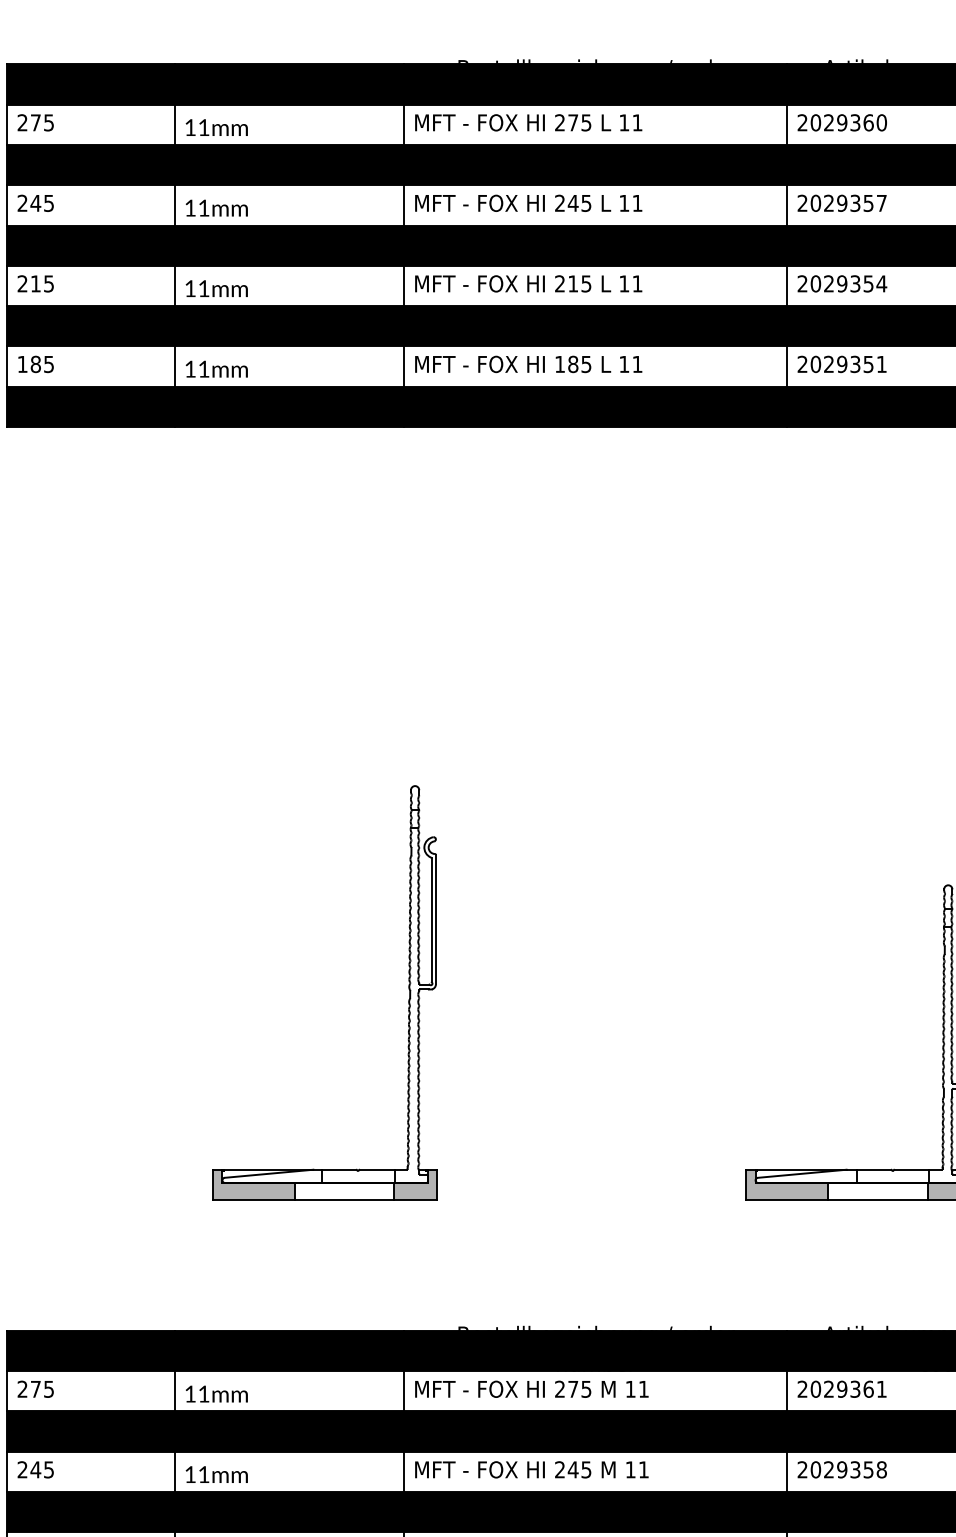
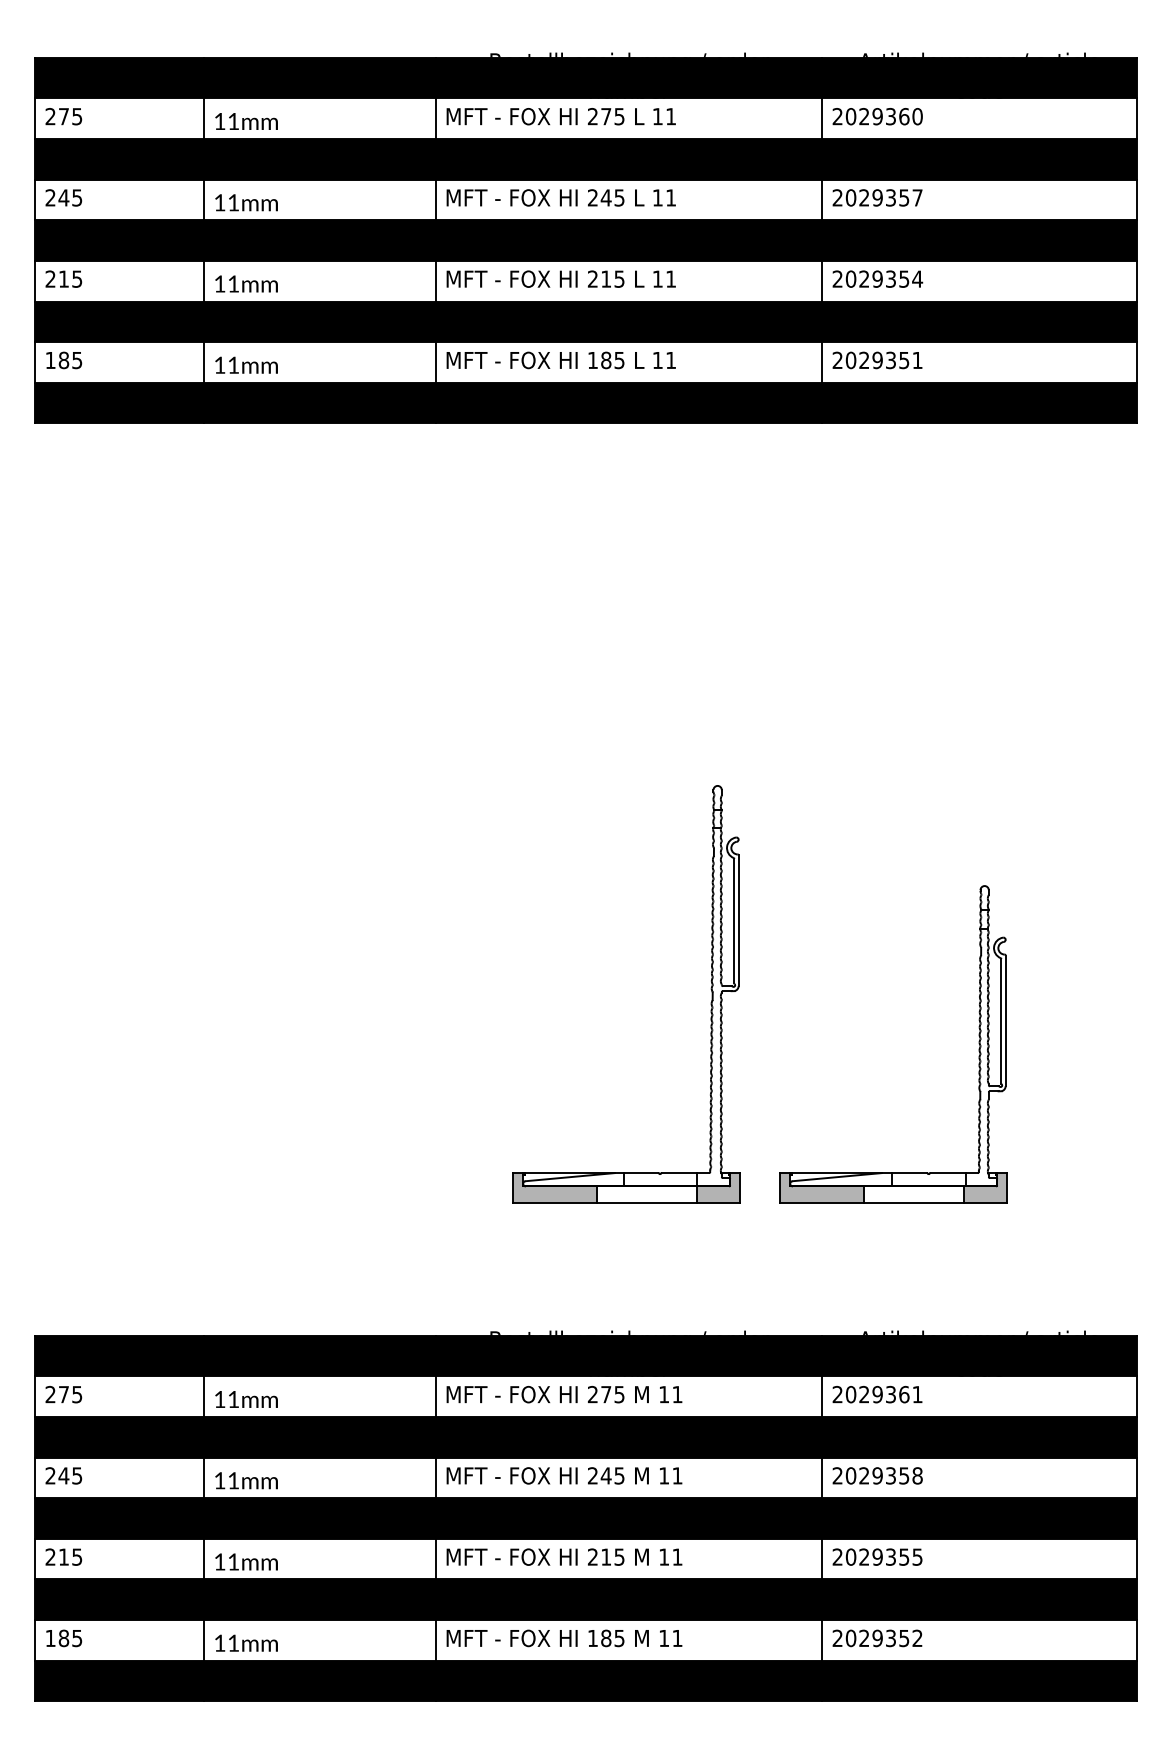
part: (408, 987) -> (710, 989), moved

